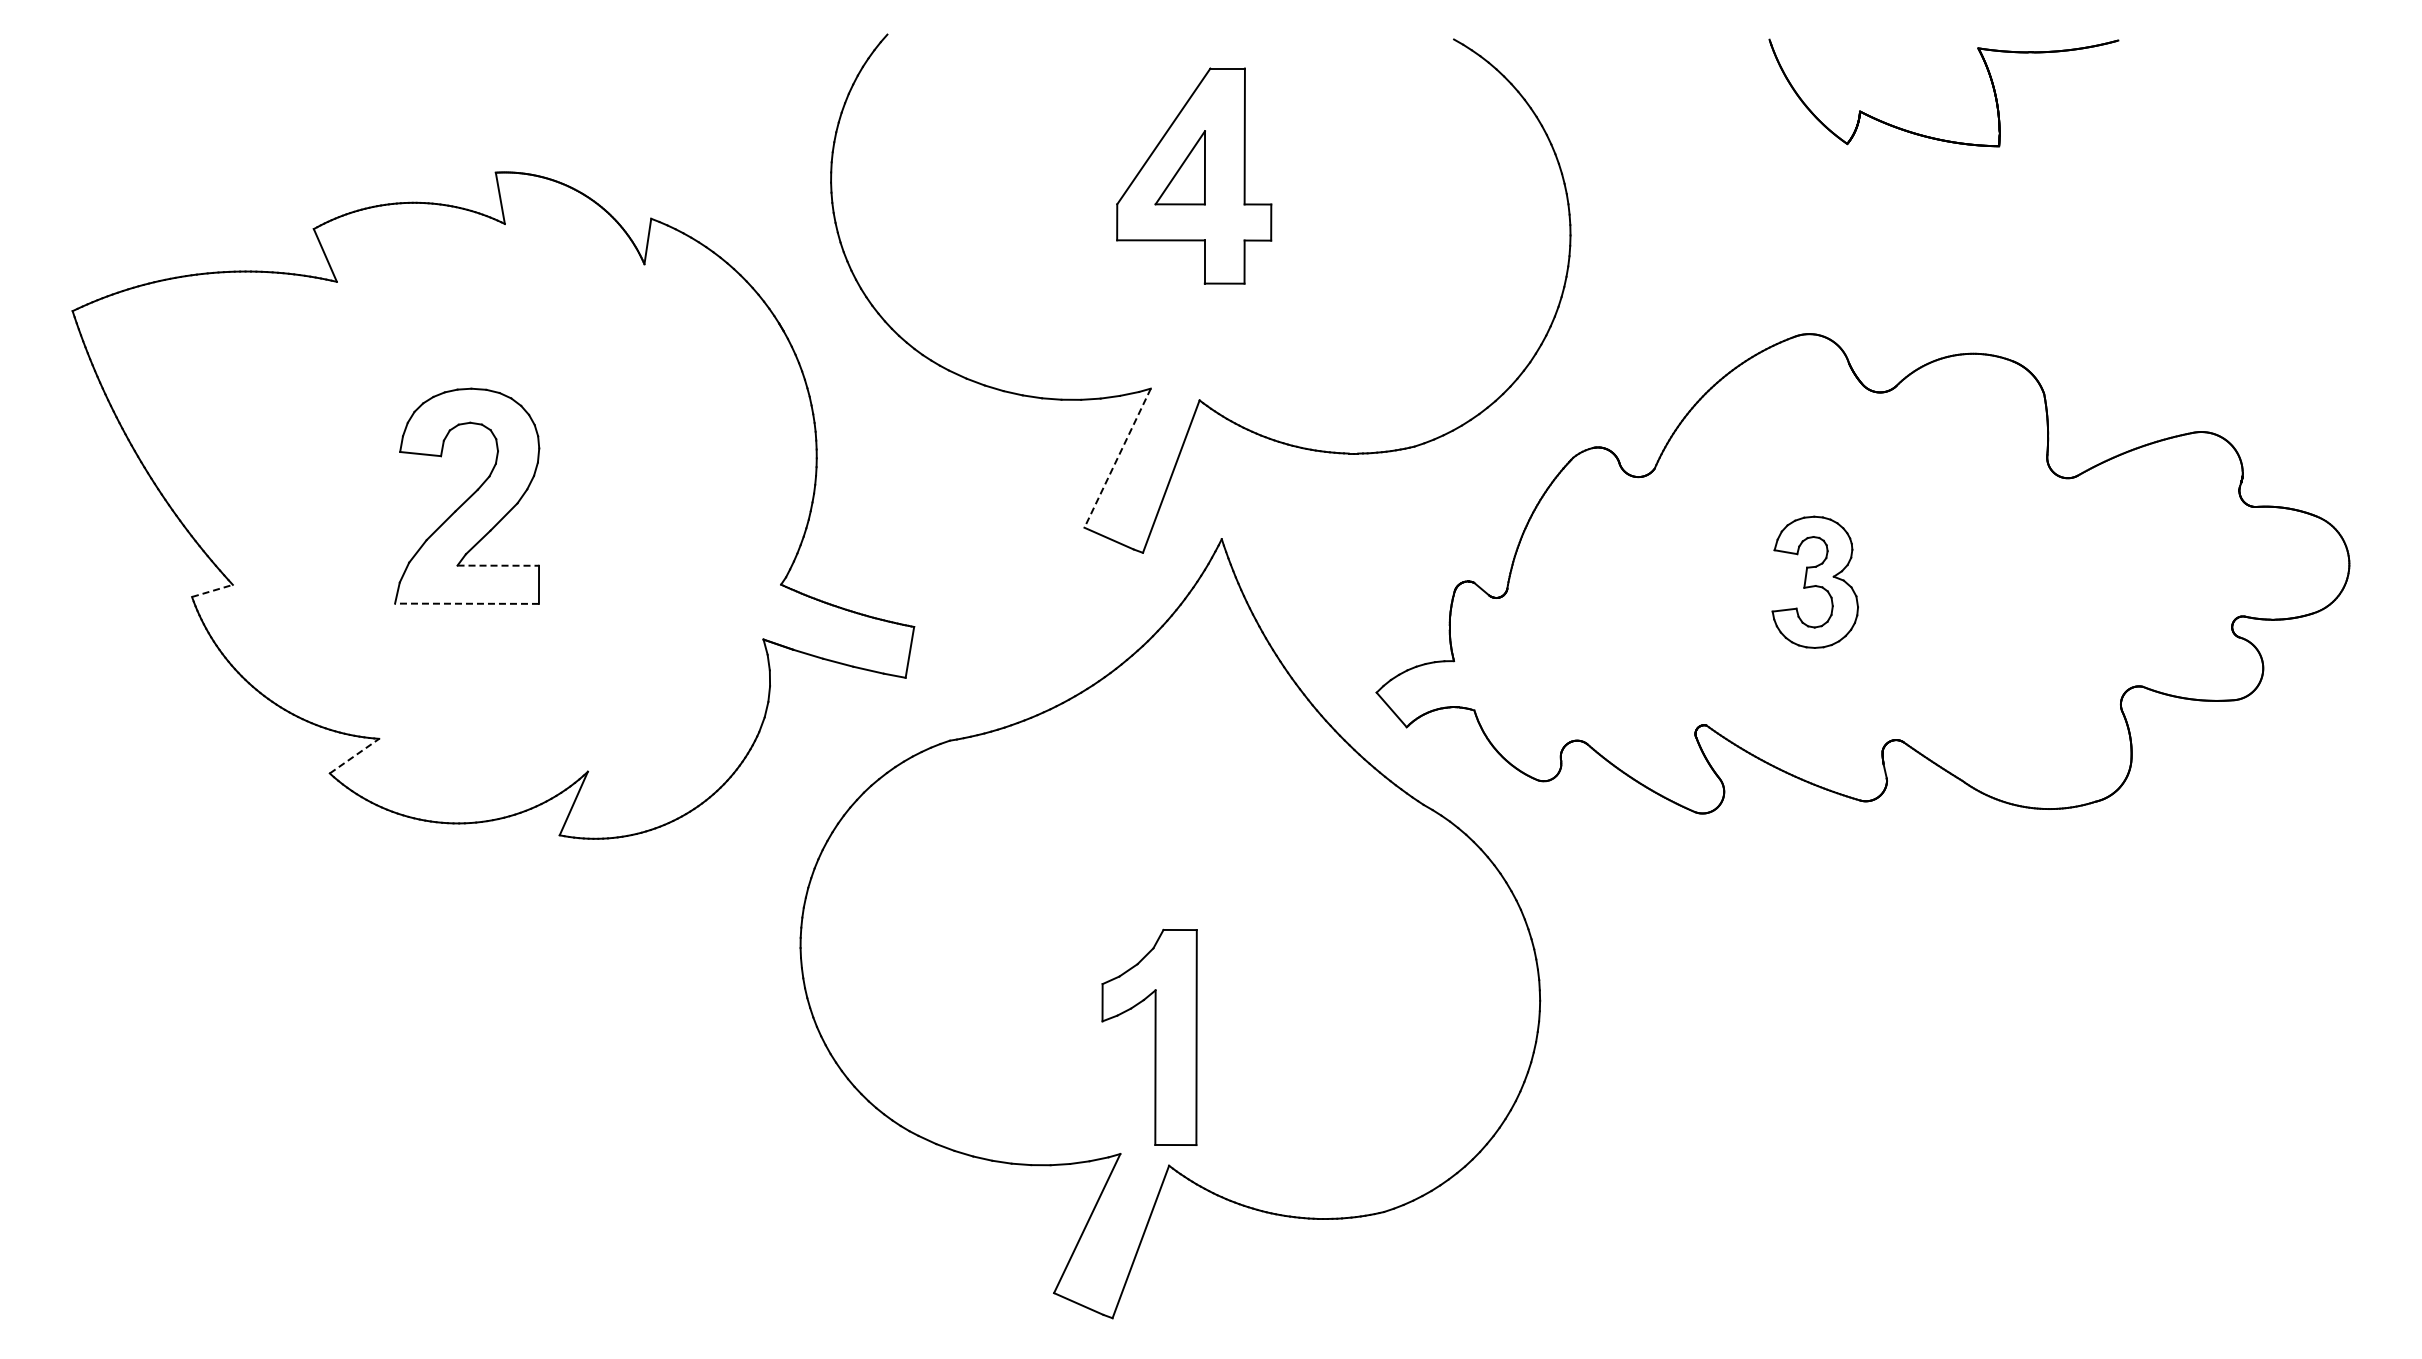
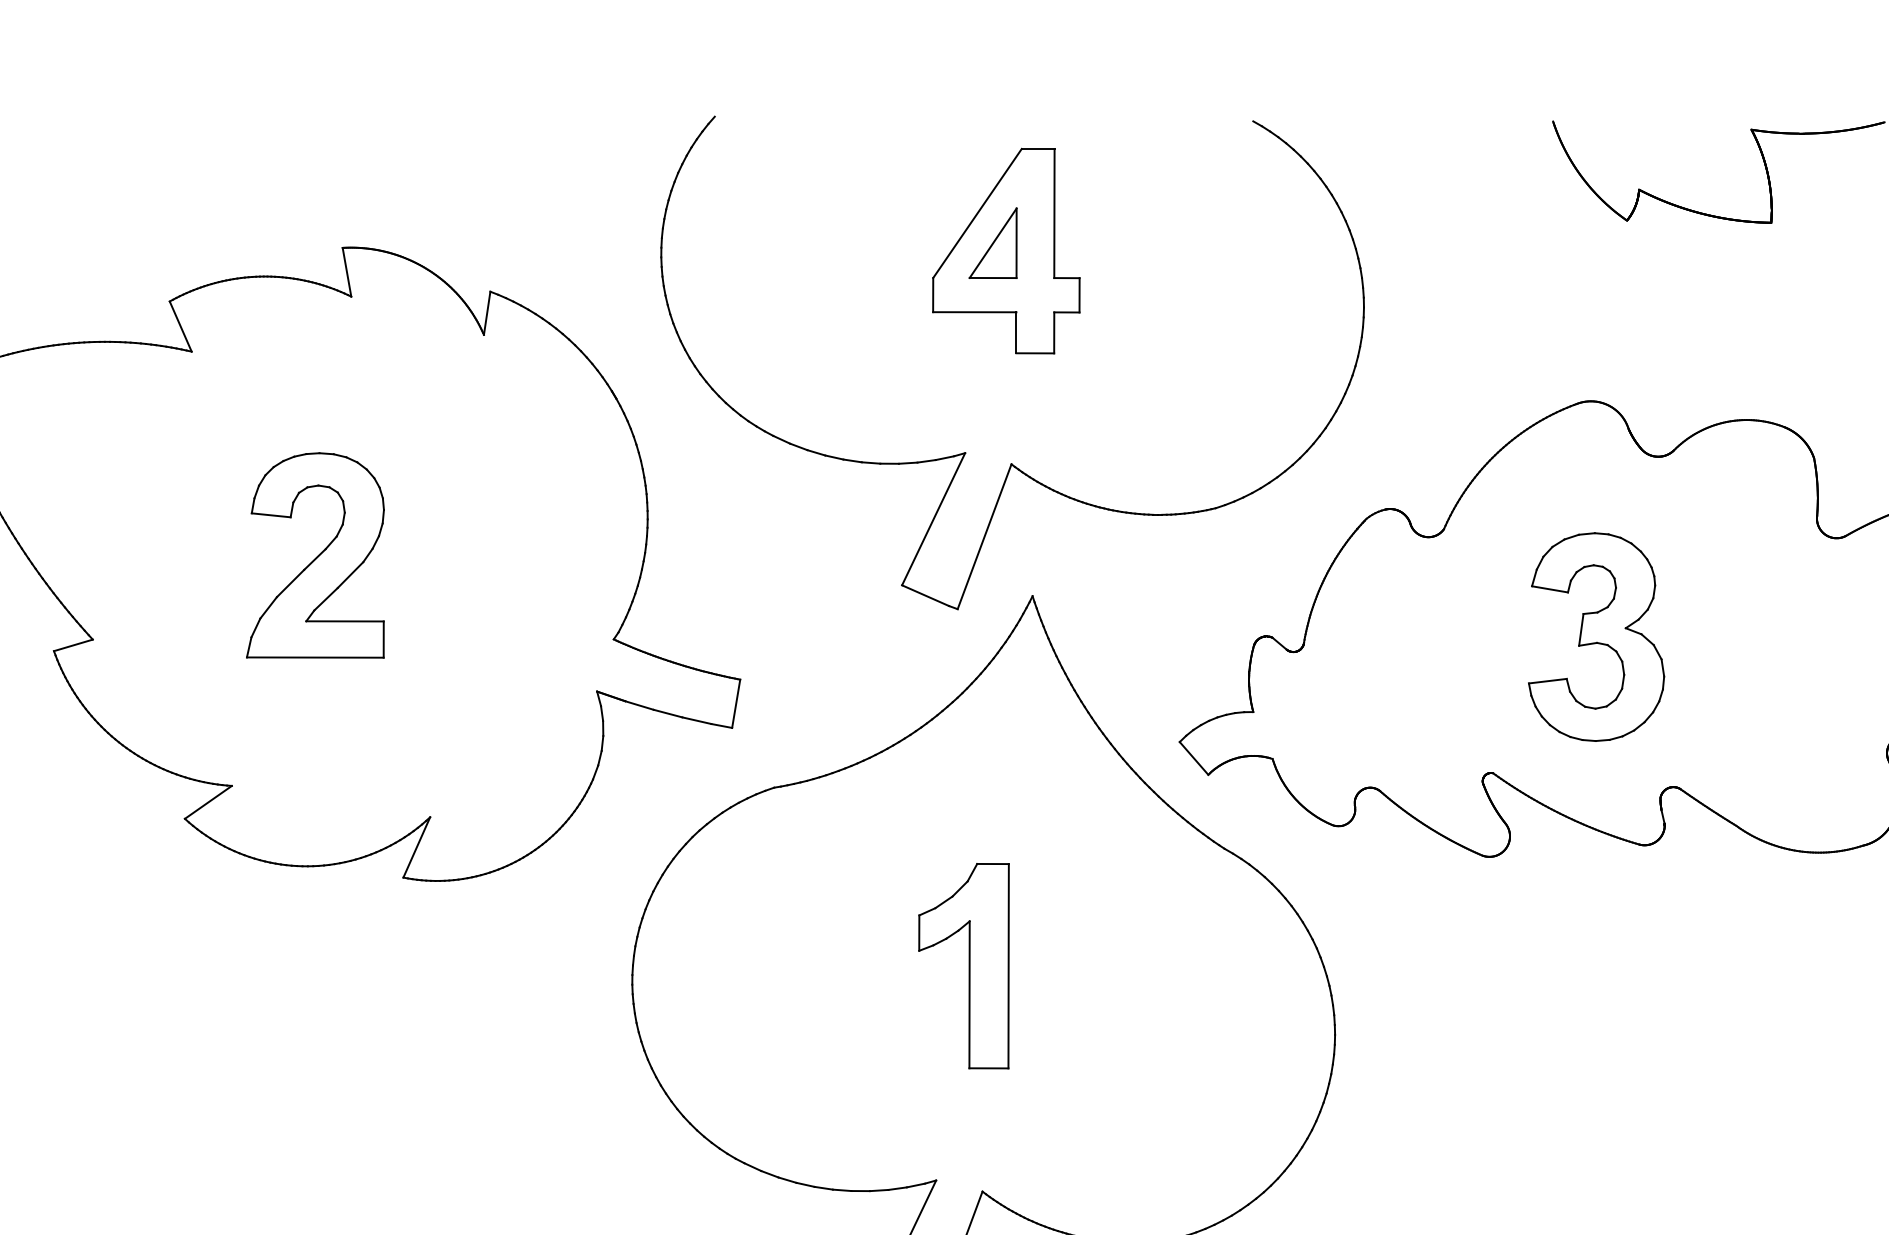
line: (1117, 458) -> (933, 519), dashed -> solid
line: (498, 565) -> (345, 621), dashed -> solid
part: (1815, 582) -> (1596, 637), size x1.67
line: (212, 590) -> (73, 644), dashed -> solid
line: (467, 603) -> (315, 657), dashed -> solid
line: (354, 755) -> (208, 801), dashed -> solid
part: (1149, 1036) -> (963, 965), moved

